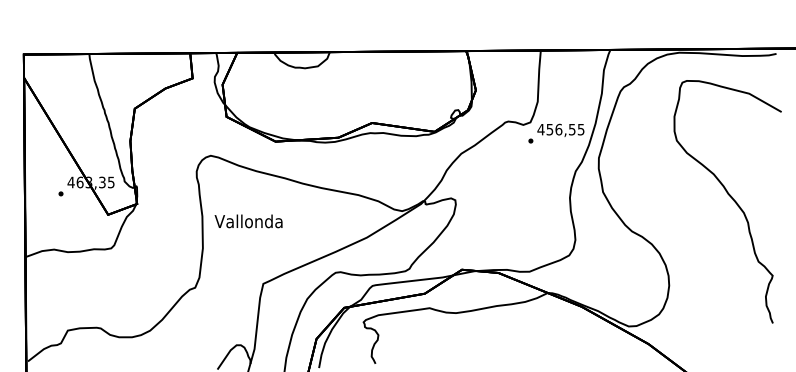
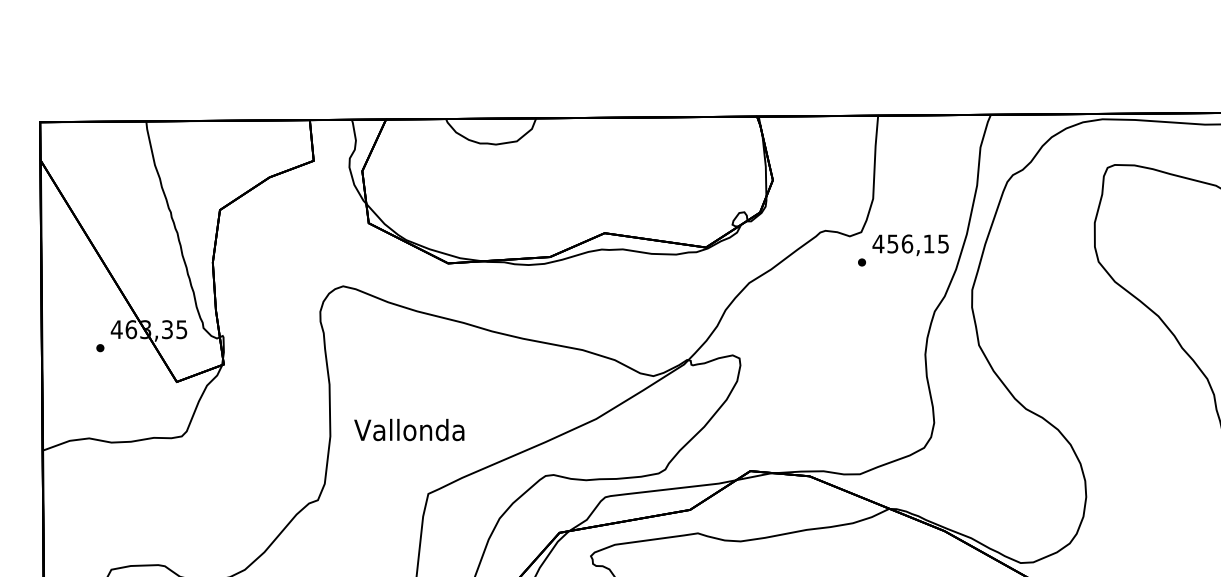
text: (572, 129) -> (929, 243), 456,55 -> 456,15
text: (248, 221) -> (409, 430), moved

